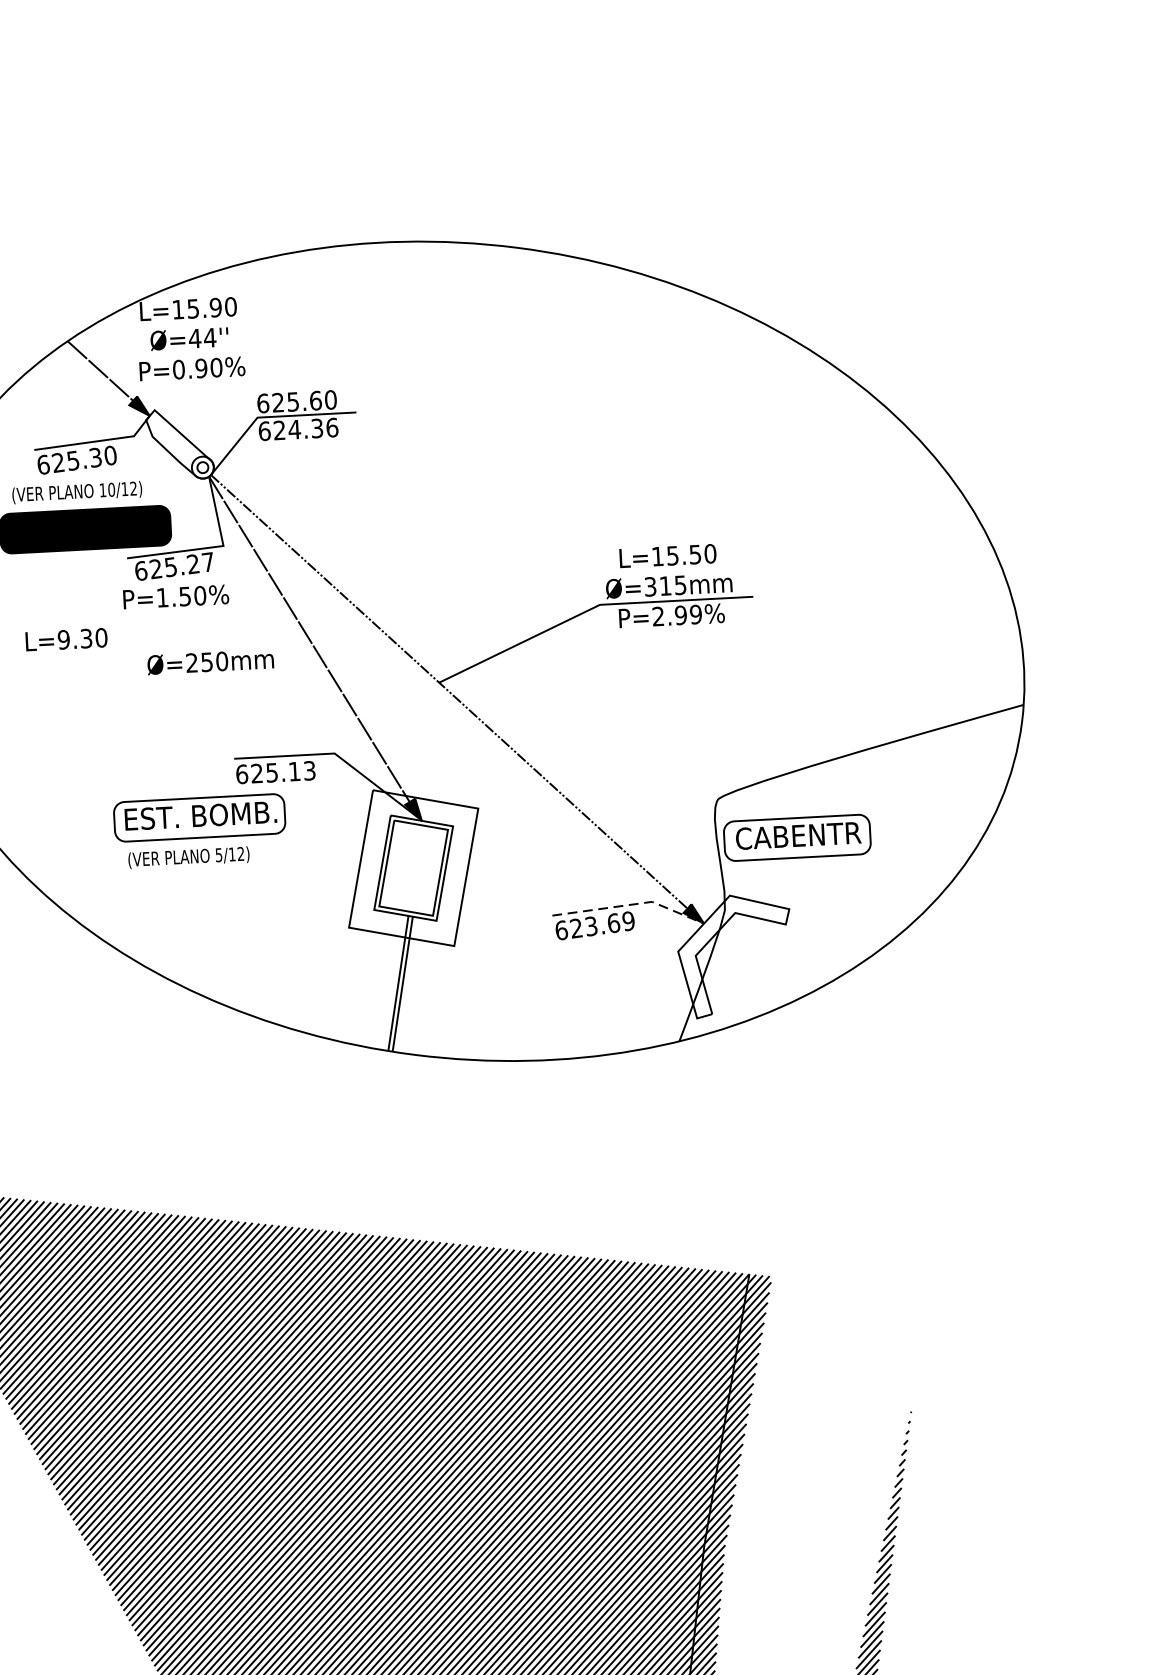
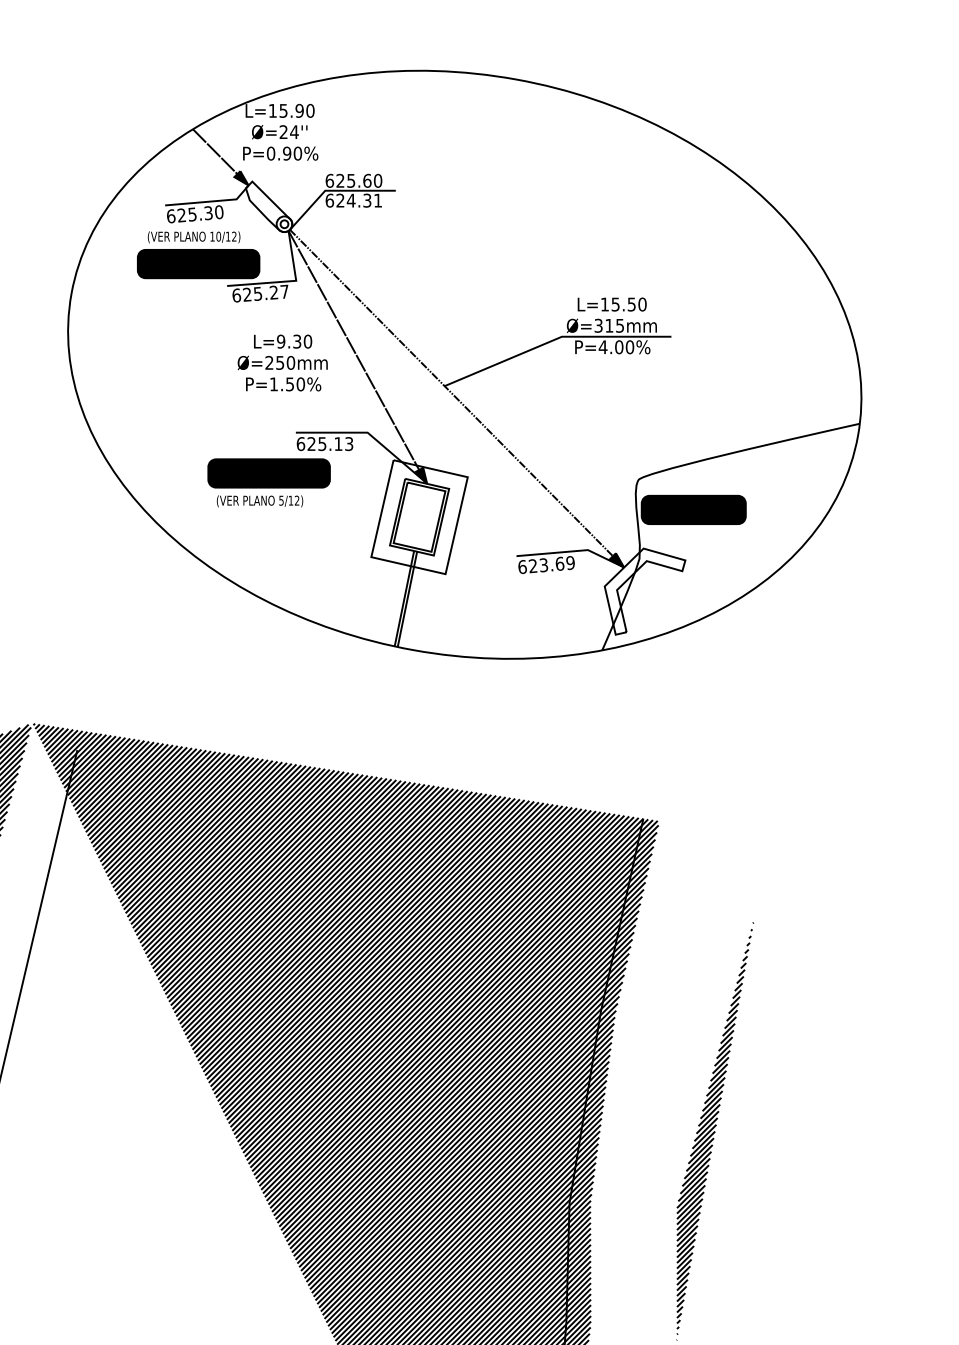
text: (194, 337) -> (283, 131), Ø=44'' -> Ø=24''
text: (332, 427) -> (378, 200), 624.36 -> 624.31
text: (175, 597) -> (283, 384), moved
text: (675, 615) -> (615, 347), P=2.99%%% -> P=4.00%%%
text: (67, 639) -> (283, 341), moved
fill: (198, 818) -> (268, 473), added
fill: (796, 837) -> (693, 509), added
line: (631, 904) -> (573, 551), dashed -> solid

